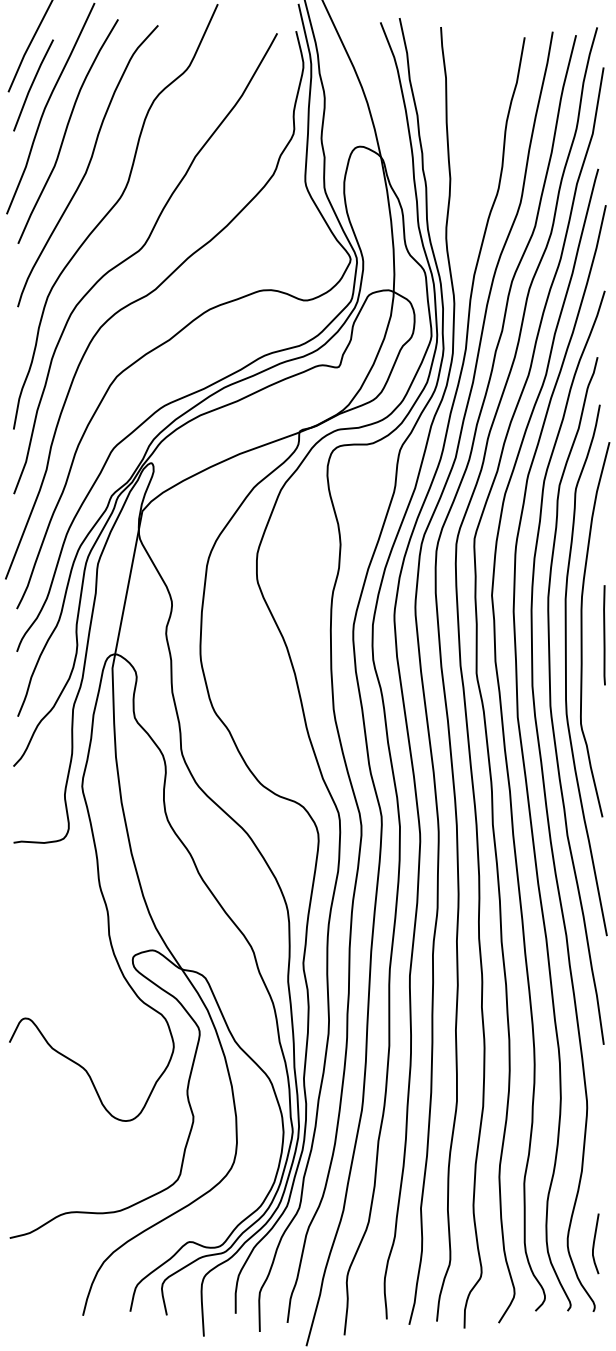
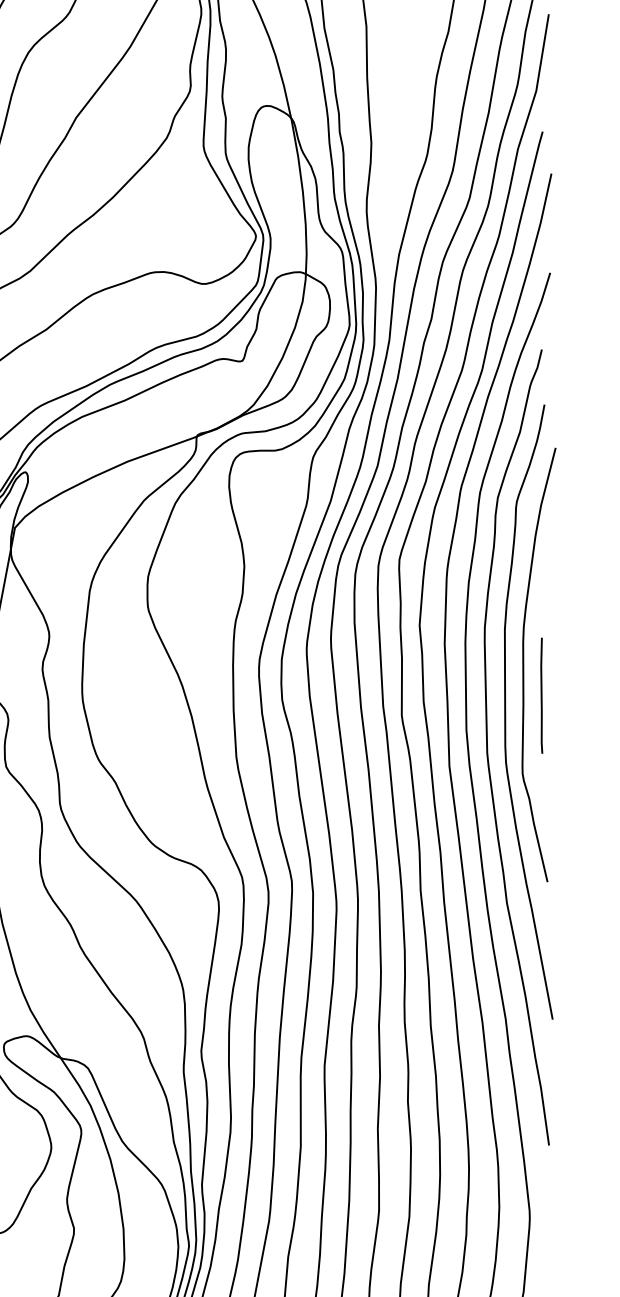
line: (604, 635) -> (541, 695), moved

